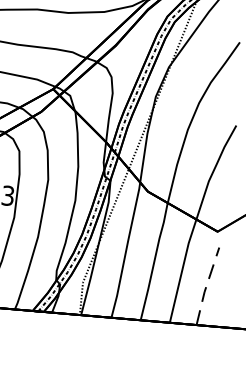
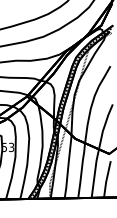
line: (205, 286) -> (106, 179), dashed -> solid

